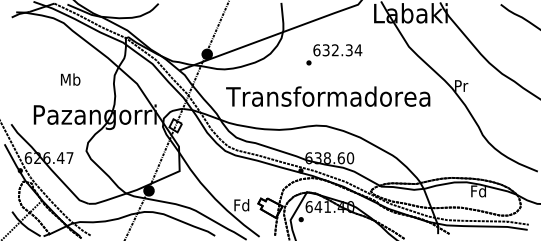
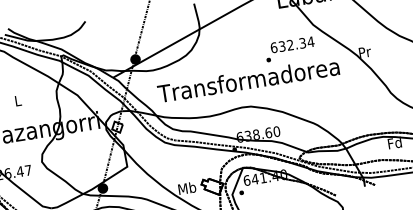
text: (334, 54) -> (290, 49), moved
text: (70, 79) -> (17, 100), Mb -> L
text: (241, 205) -> (186, 188), Fd -> Mb

